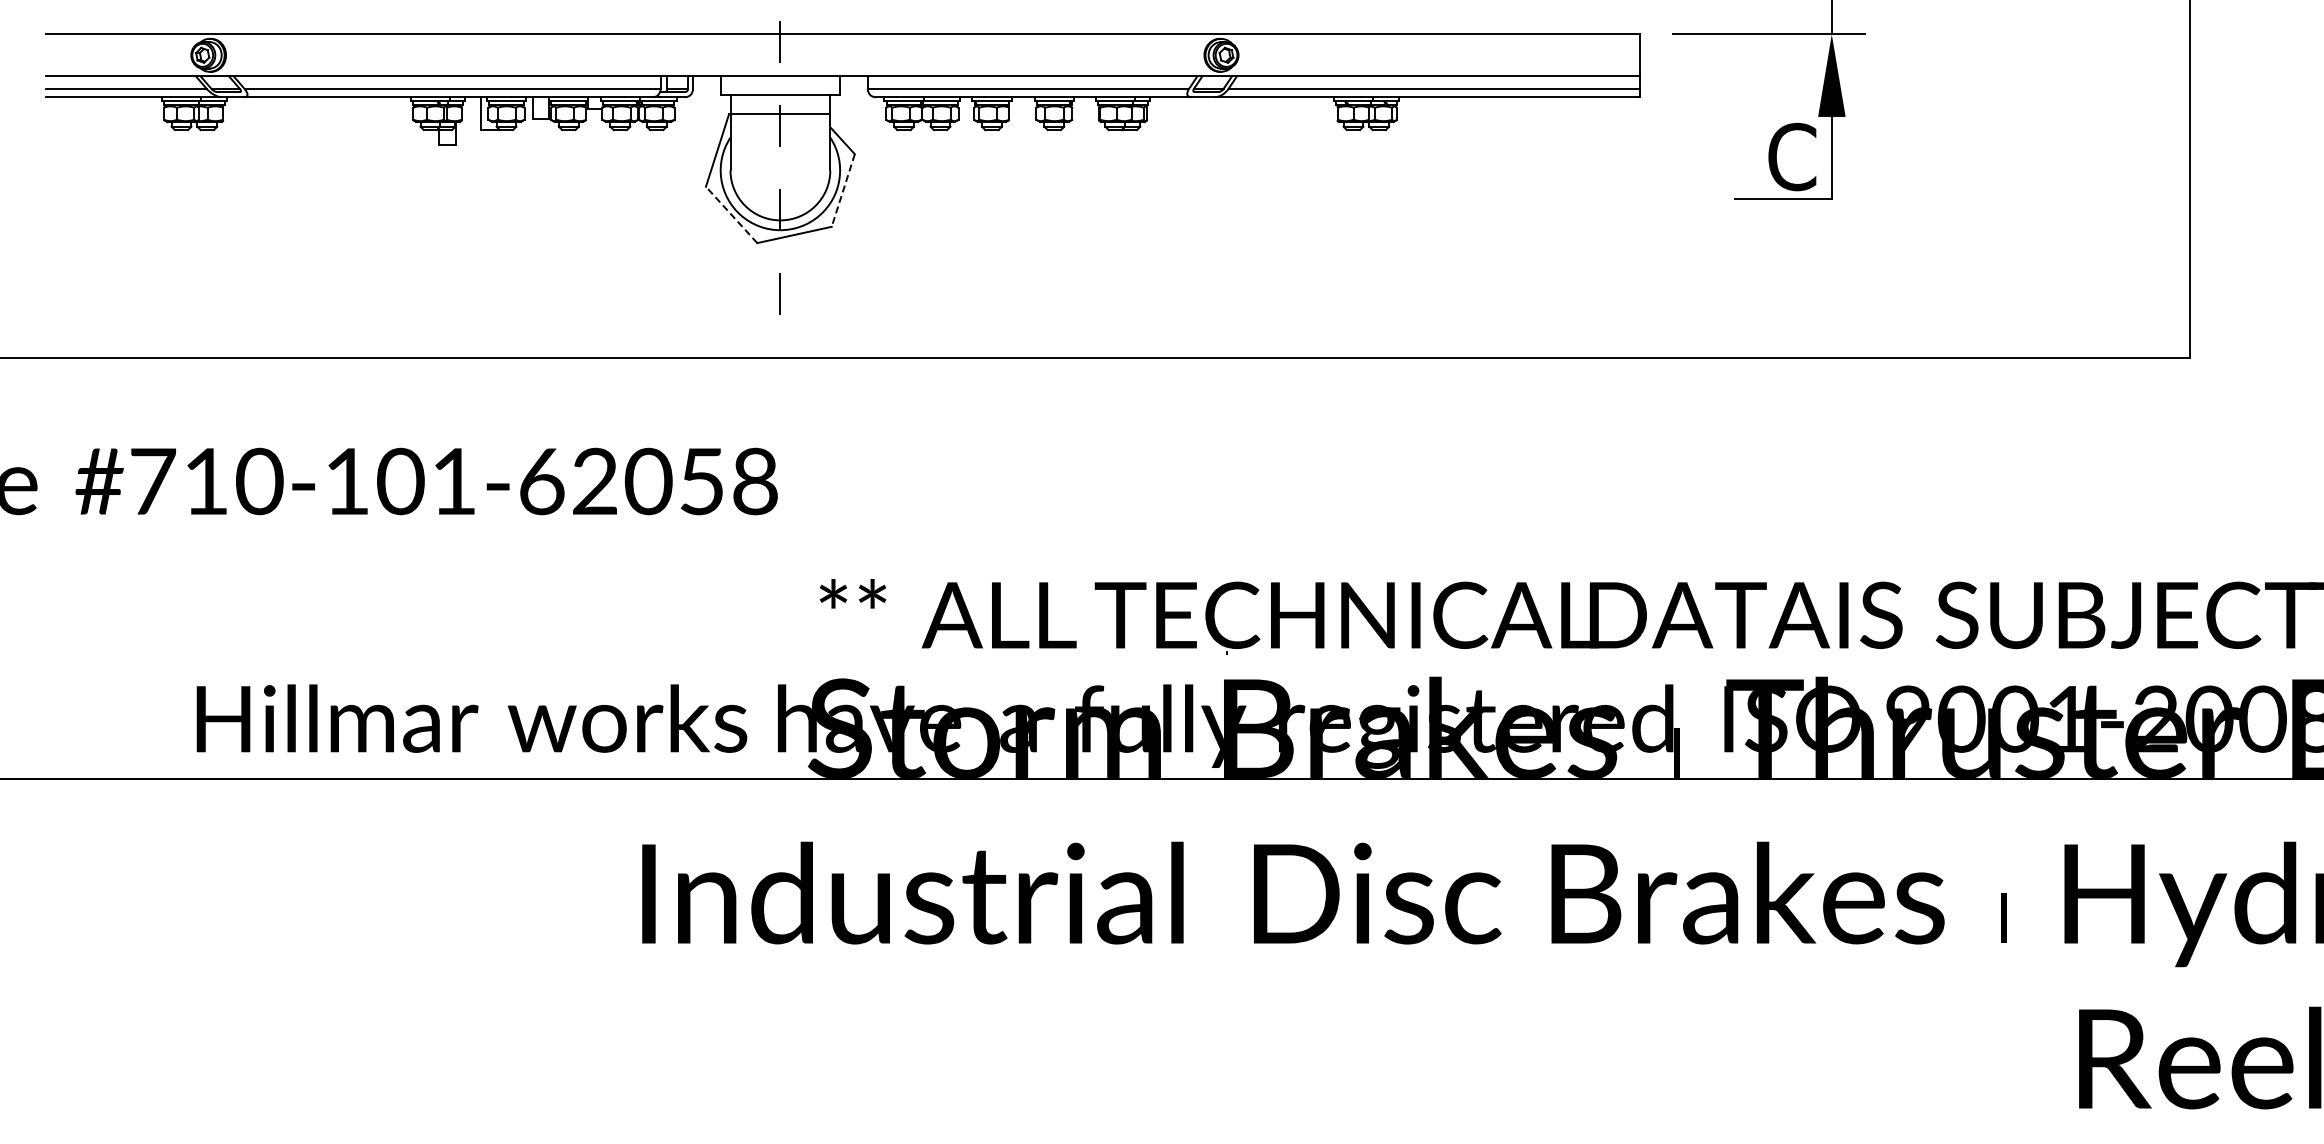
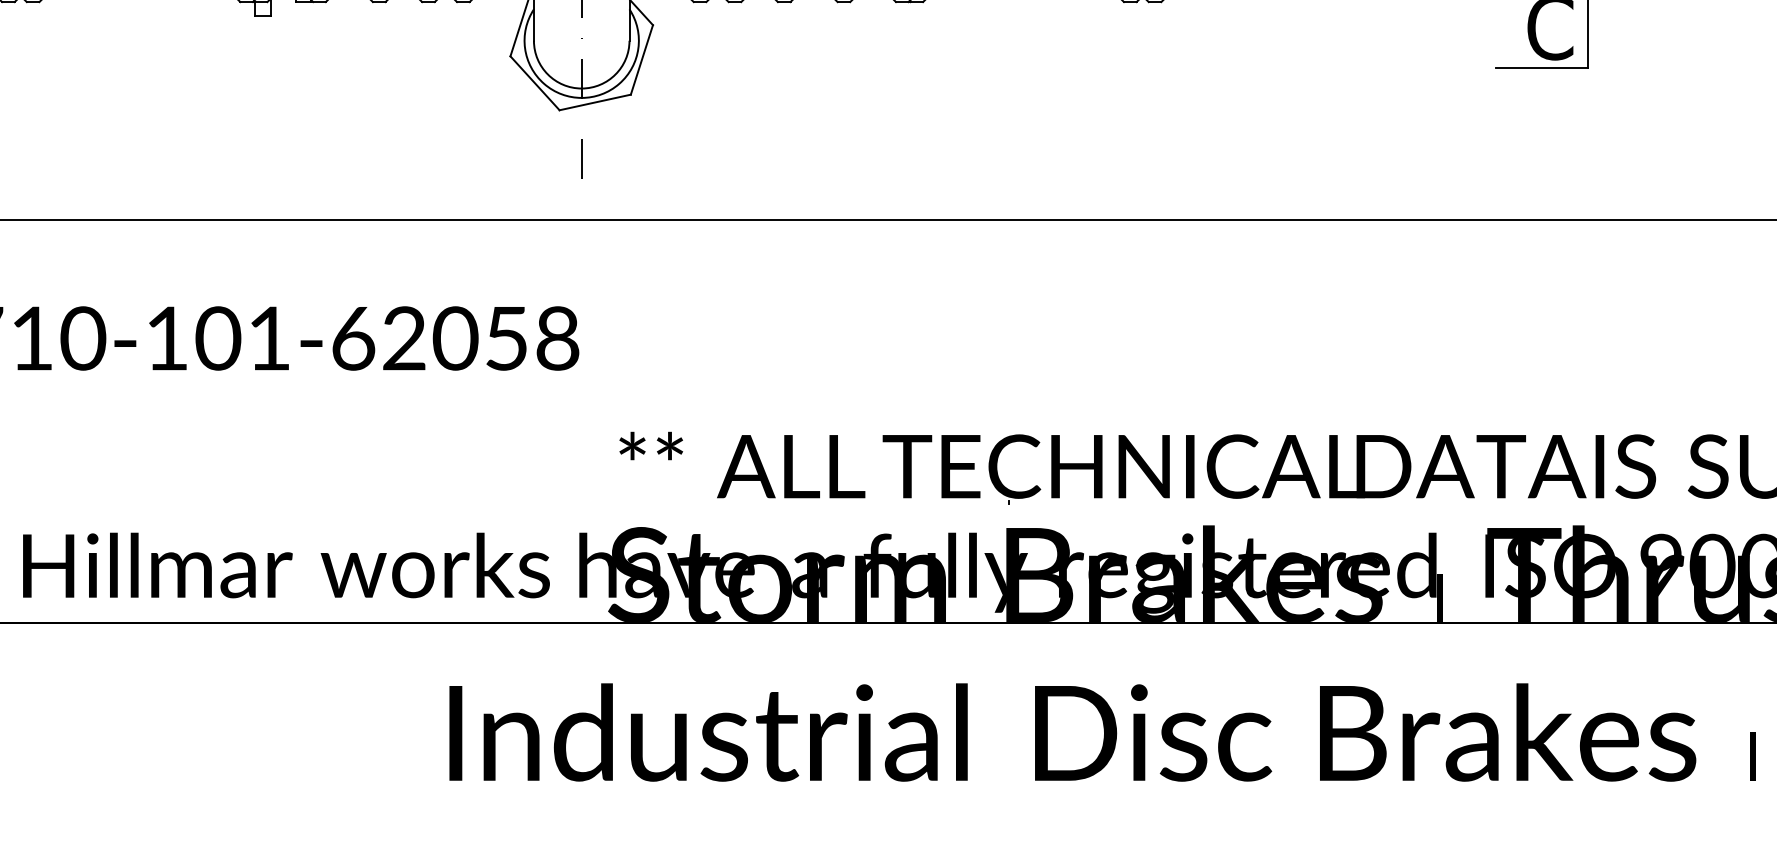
line: (843, 190) -> (642, 59), dashed -> solid
line: (731, 214) -> (534, 82), dashed -> solid

